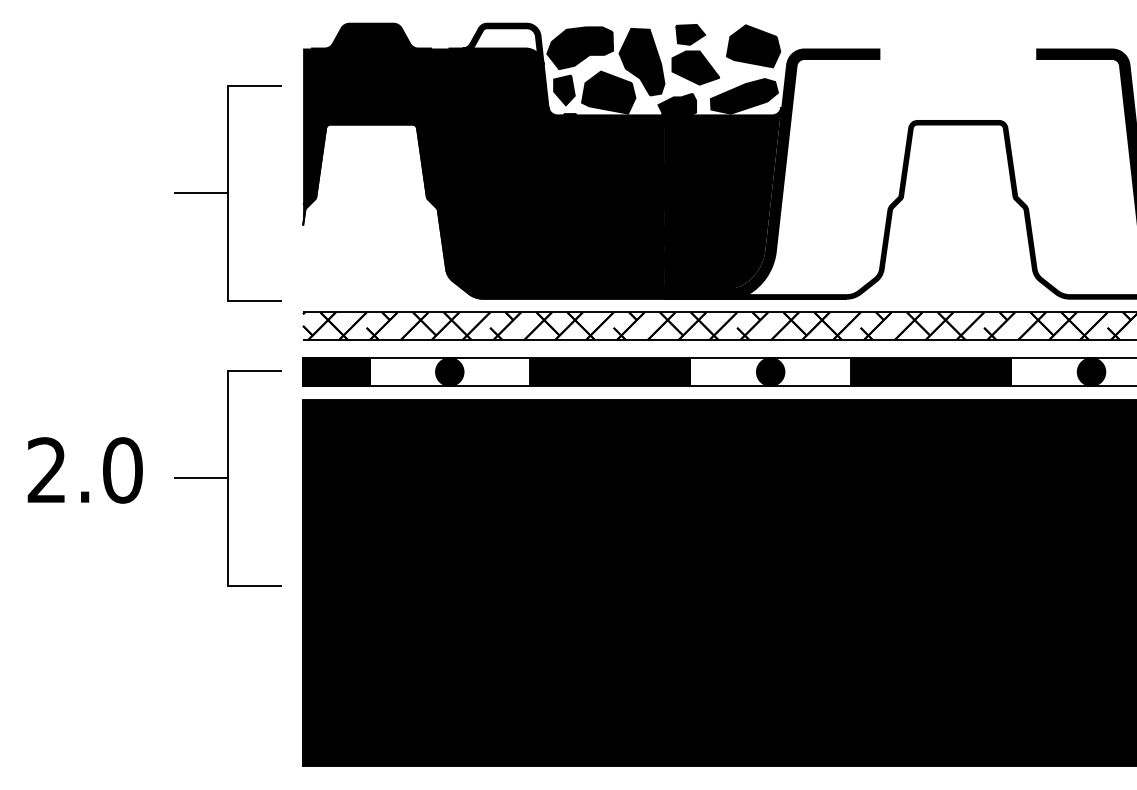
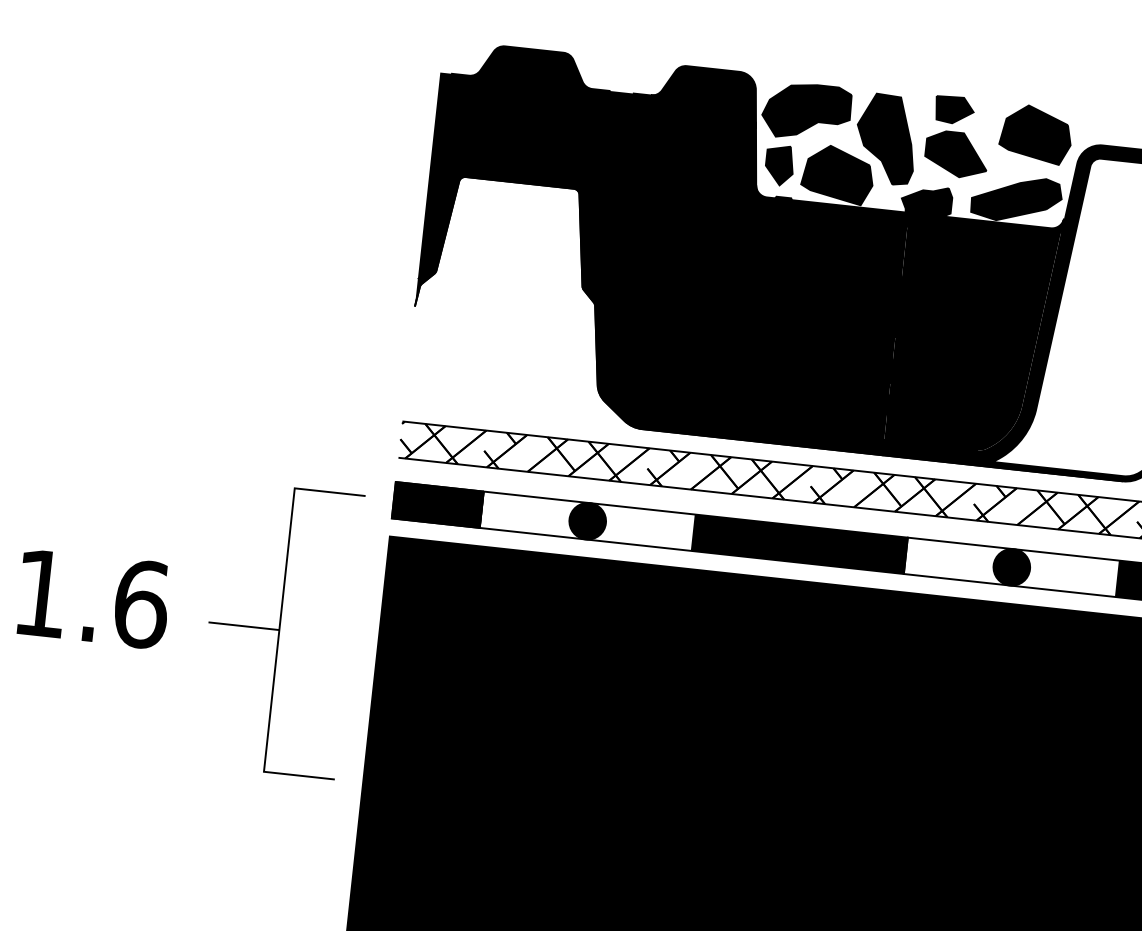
fill: (504, 40) -> (707, 90), added
part: (227, 193) -> (319, 253), removed
text: (85, 470) -> (92, 599), 2.0 -> 1.6

